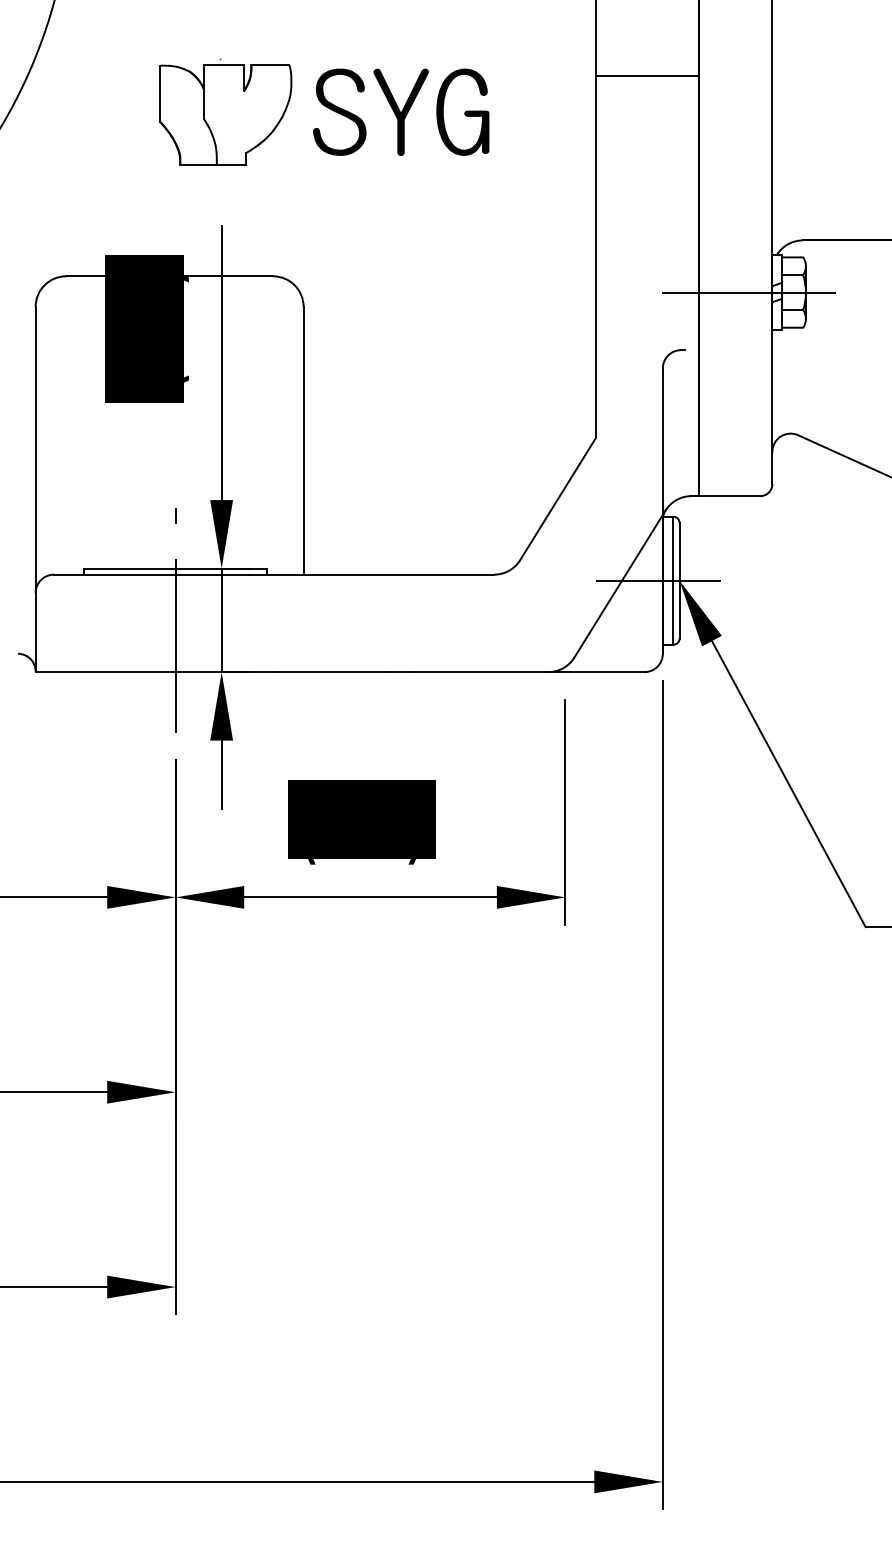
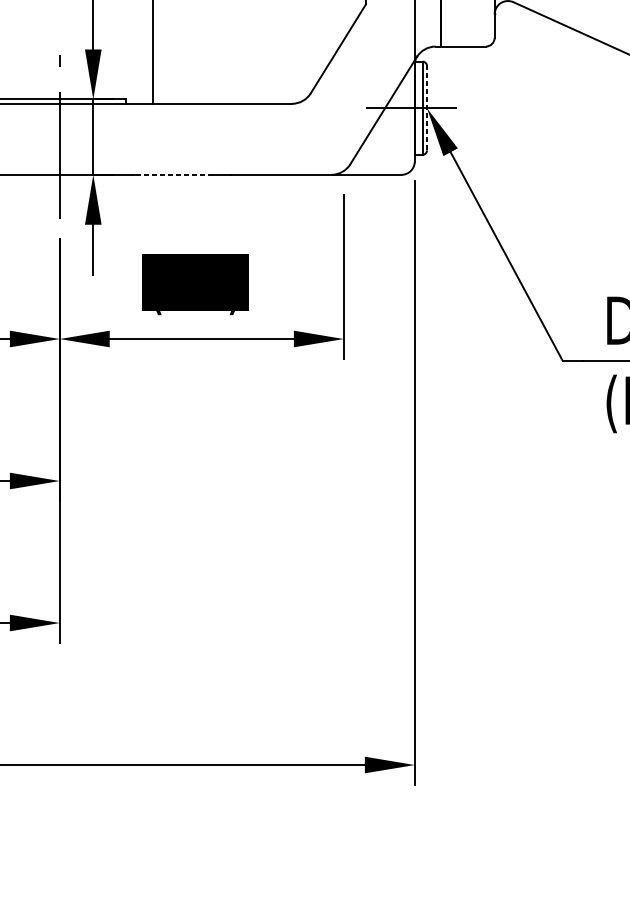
line: (679, 580) -> (426, 108), solid -> dashed
line: (332, 672) -> (174, 175), solid -> dashed

